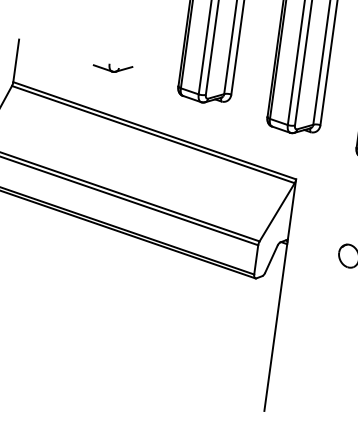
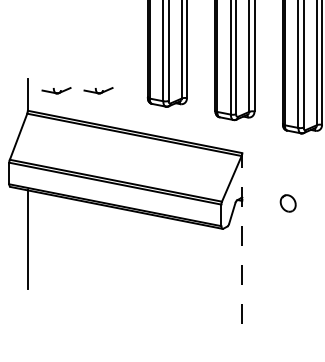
part: (55, 59) -> (56, 90), added
line: (280, 295) -> (242, 238), solid -> dashed

